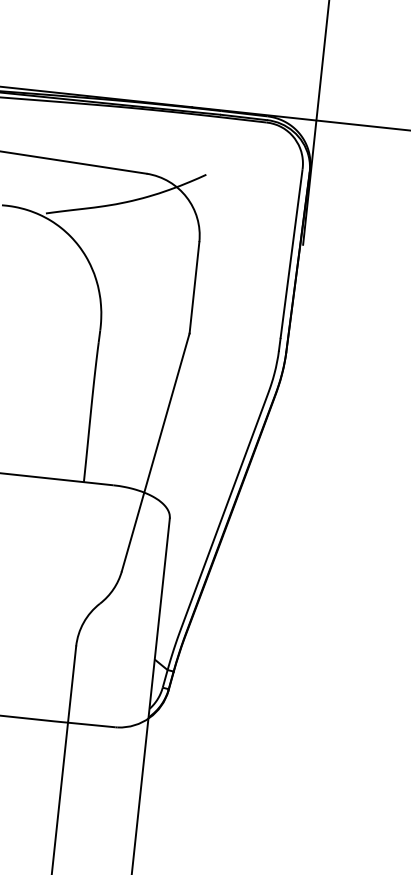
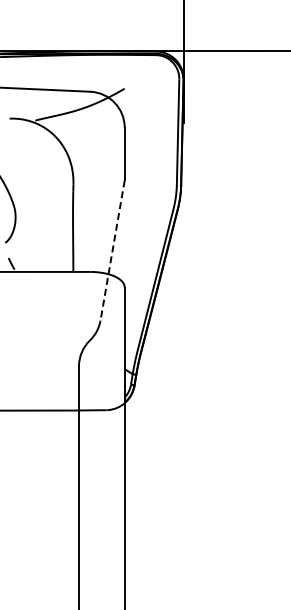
line: (155, 454) -> (112, 251), solid -> dashed

